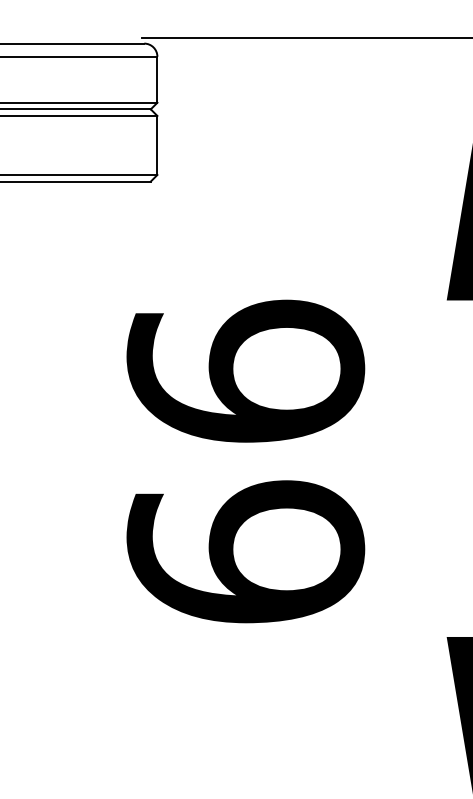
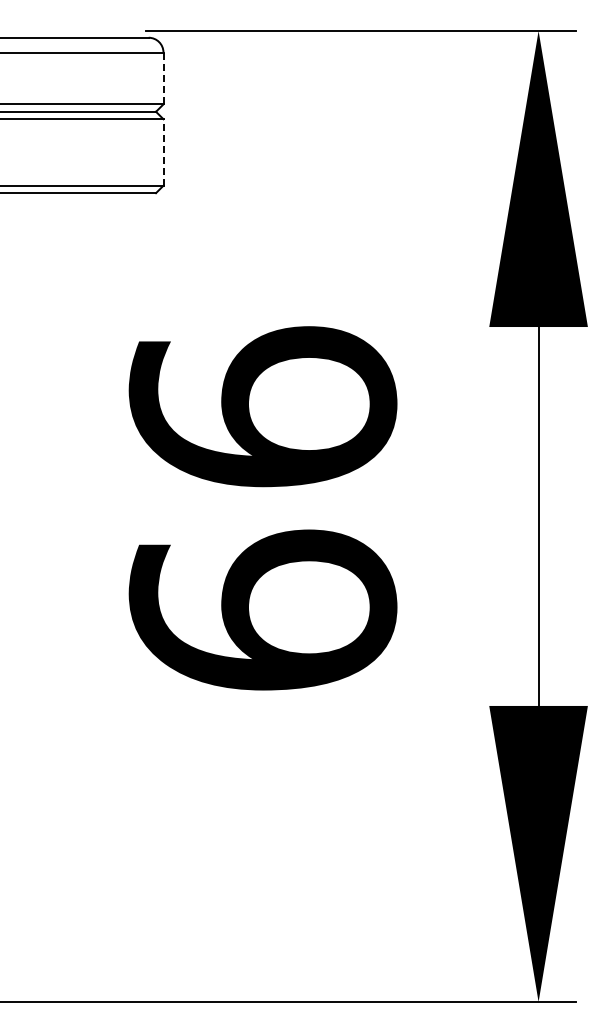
line: (157, 79) -> (163, 78), solid -> dashed
line: (157, 144) -> (163, 151), solid -> dashed

